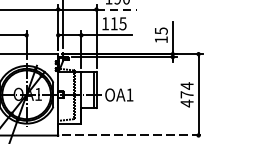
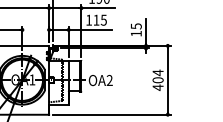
line: (116, 9) -> (98, 8), dashed -> solid
text: (129, 93) -> (109, 79), OA1 -> OA2
text: (186, 95) -> (157, 80), 474 -> 404
line: (133, 135) -> (112, 114), dashed -> solid

